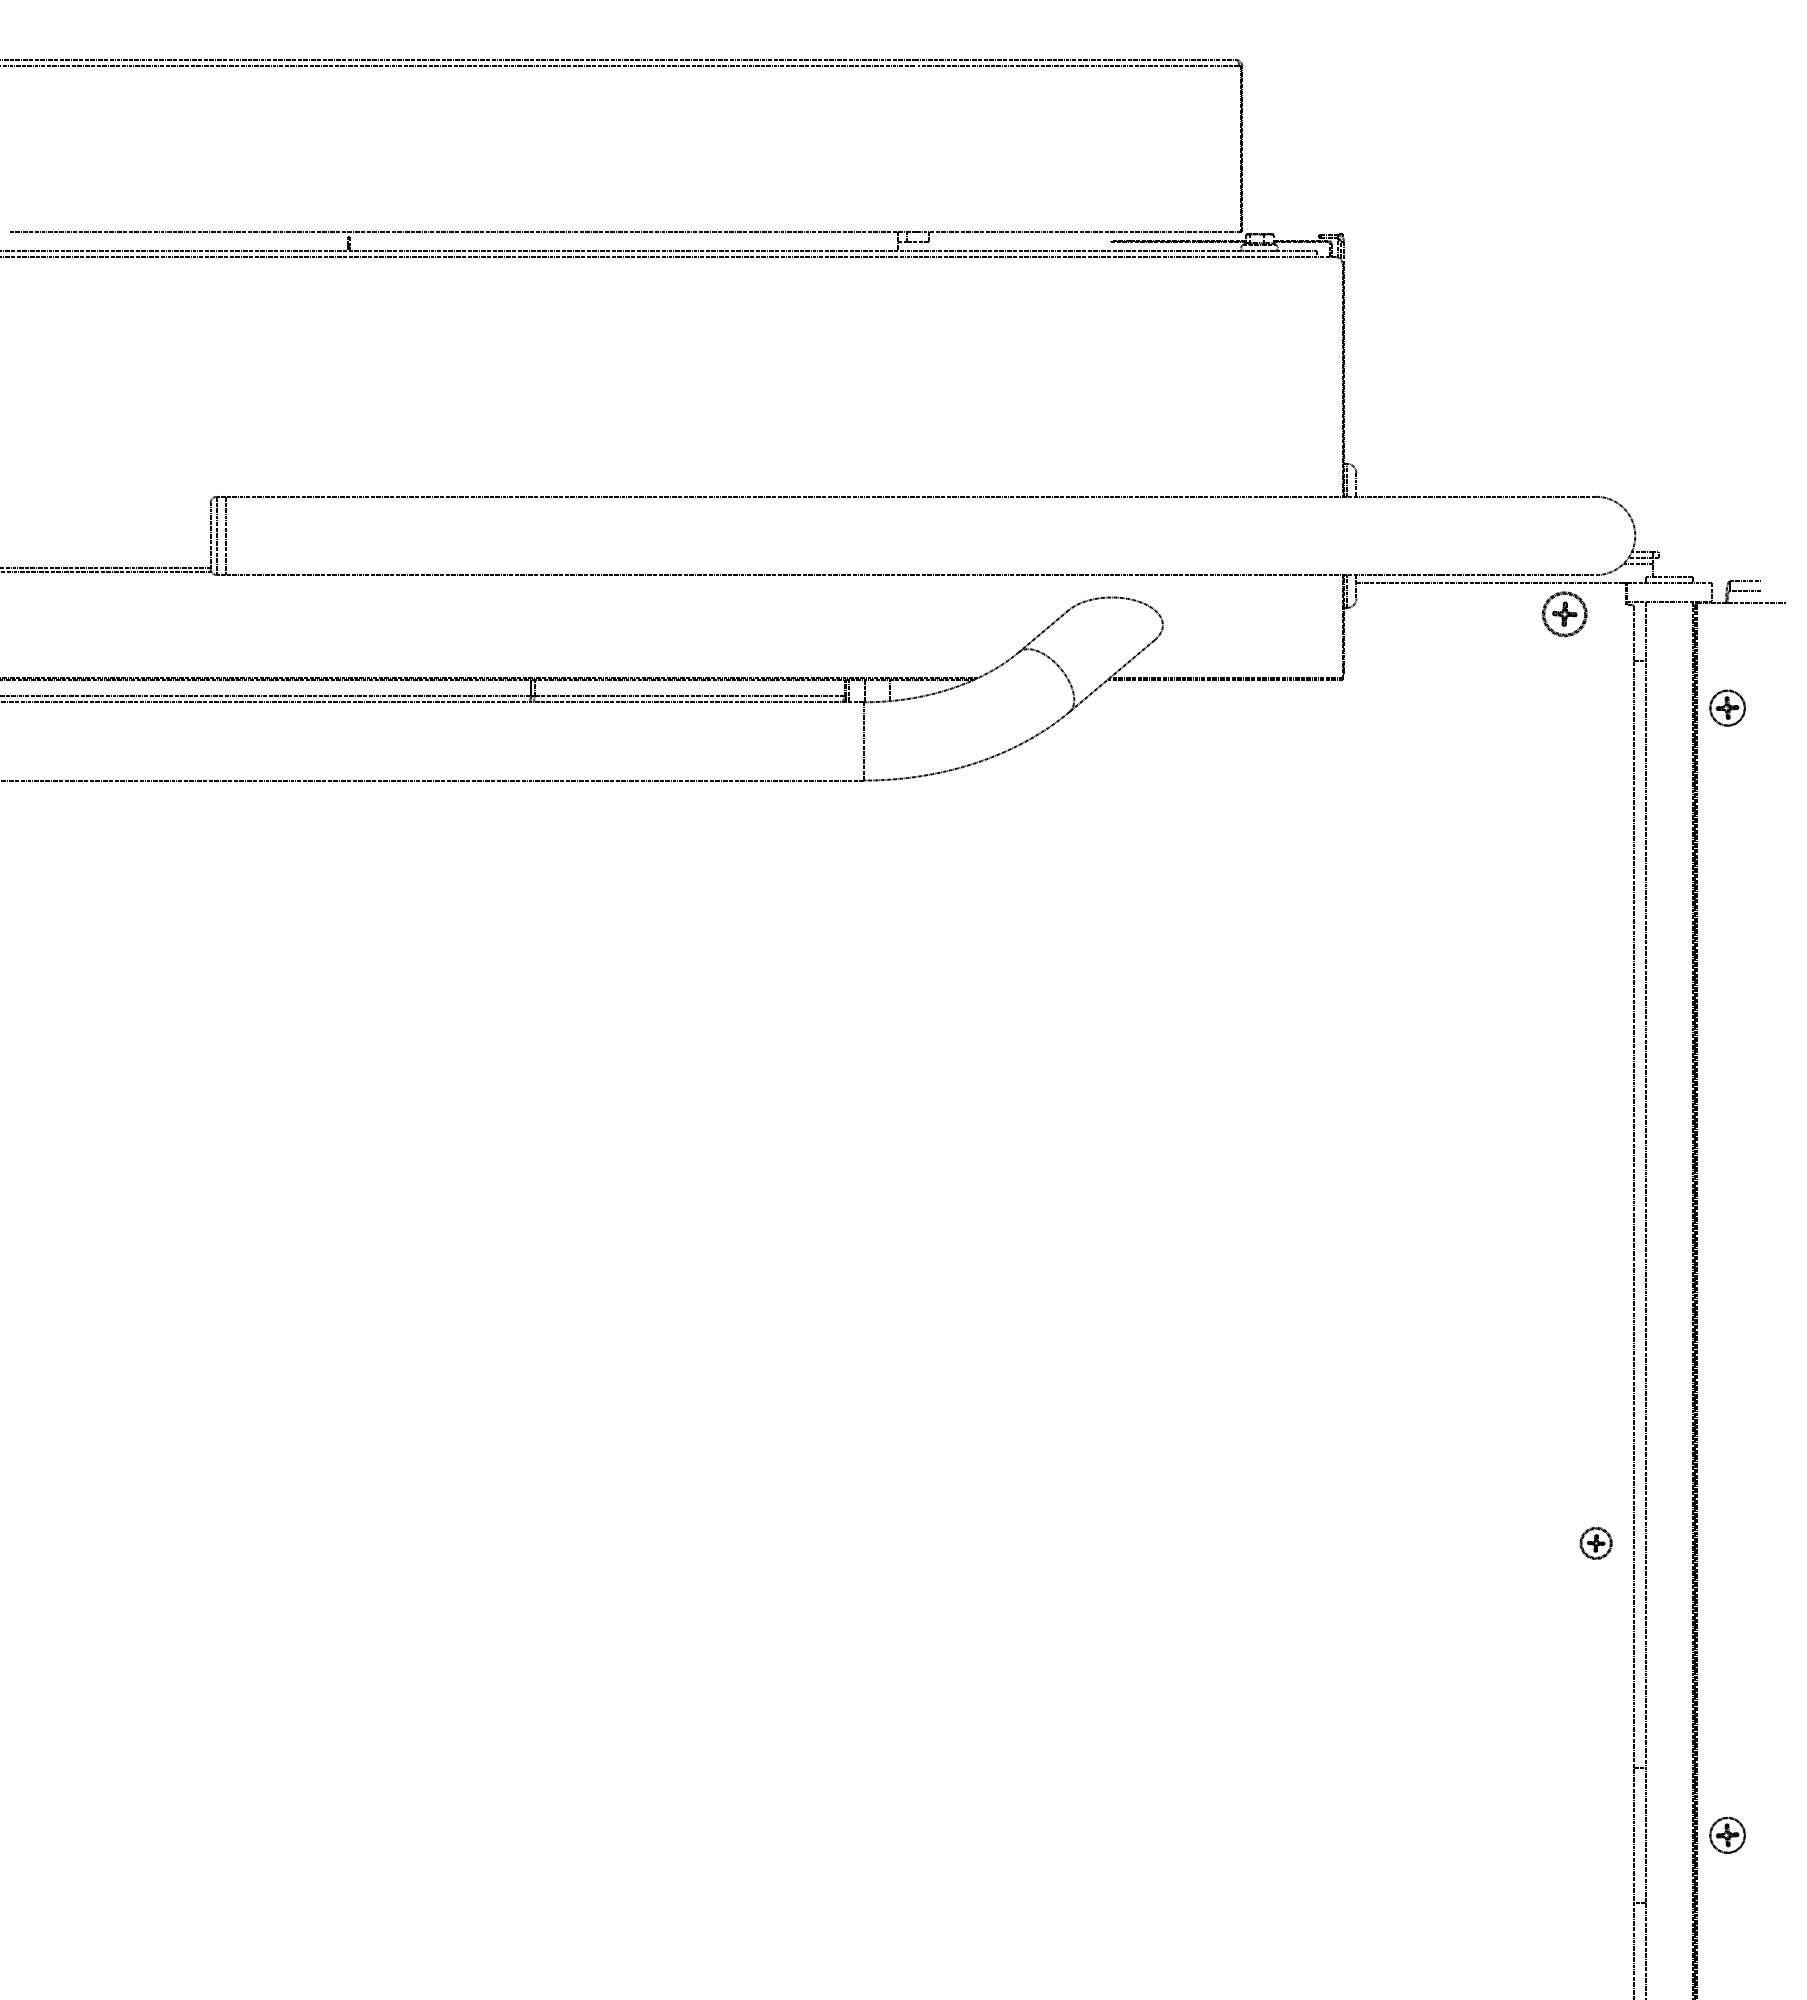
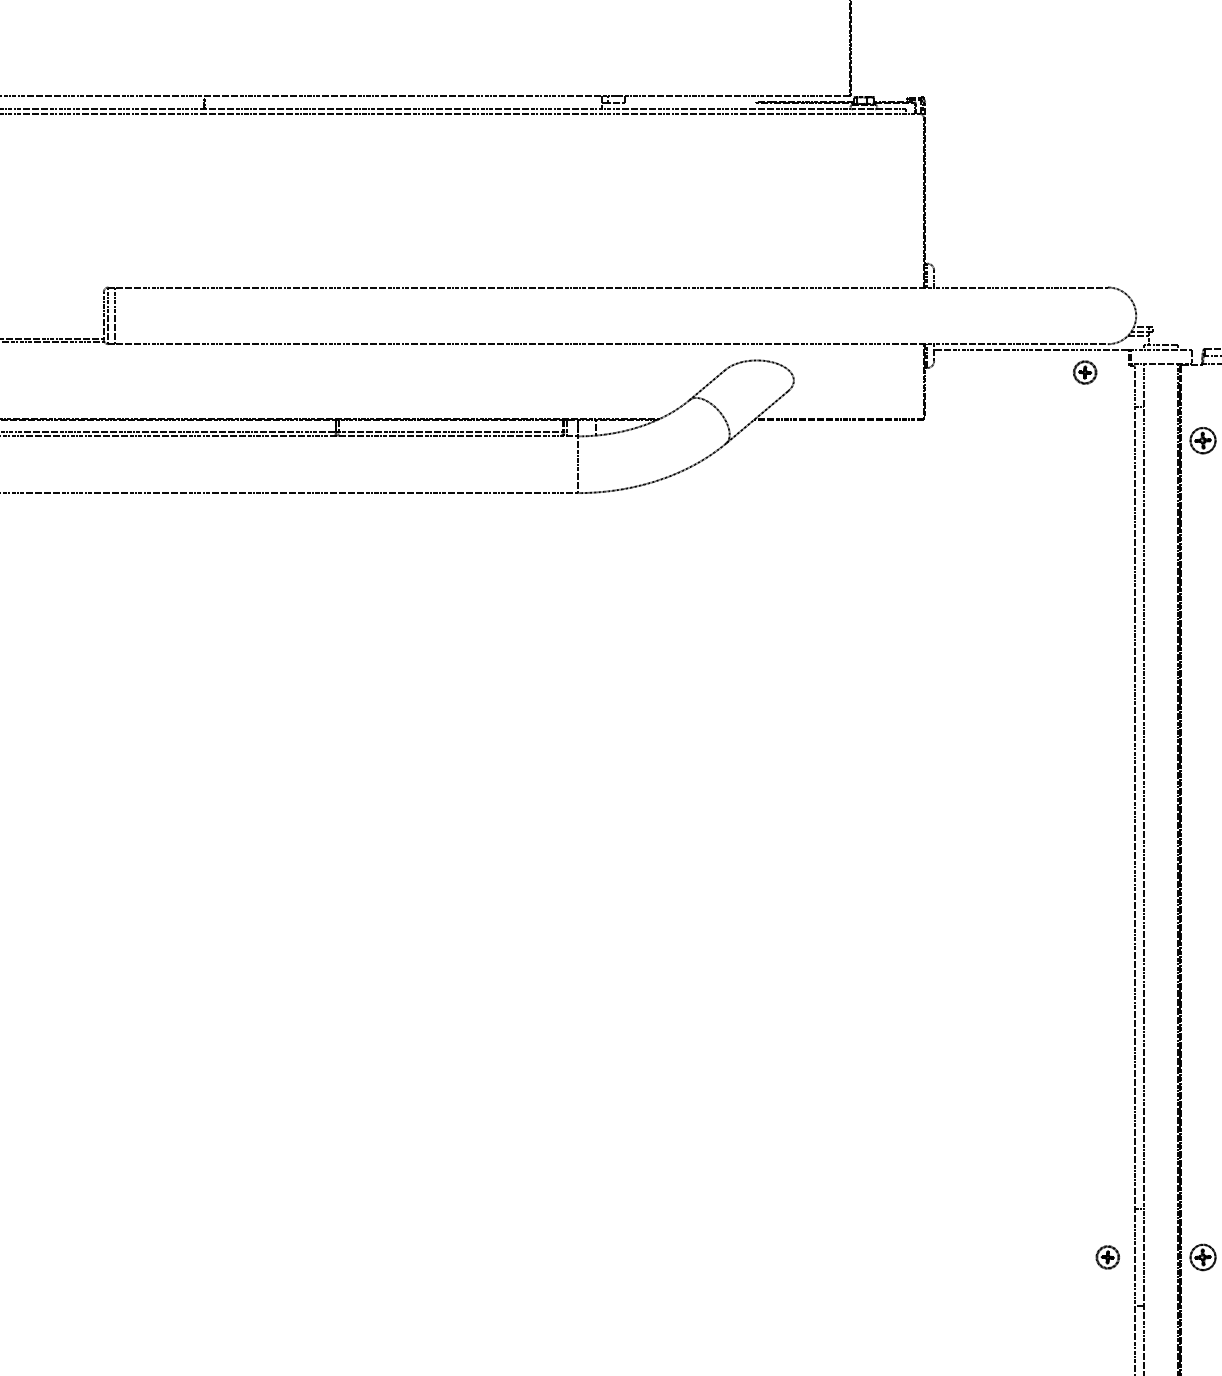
part: (1564, 613) -> (1084, 372), size x0.71
part: (1595, 1542) -> (1107, 1256), moved

